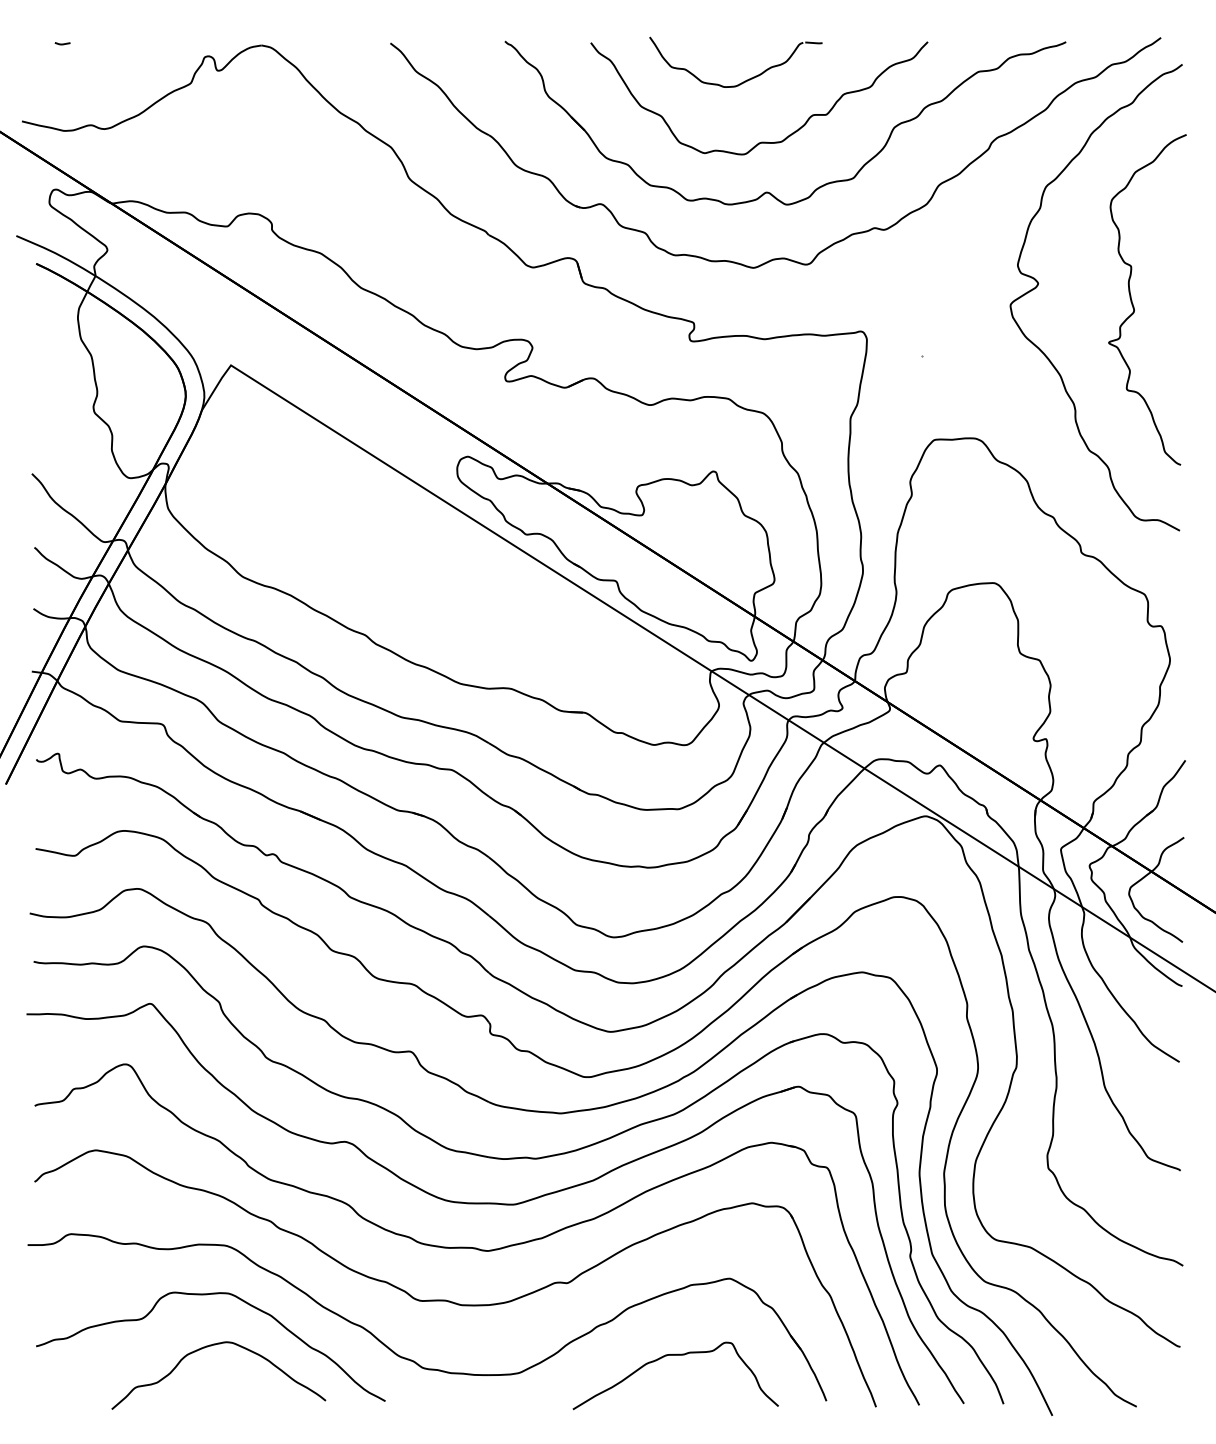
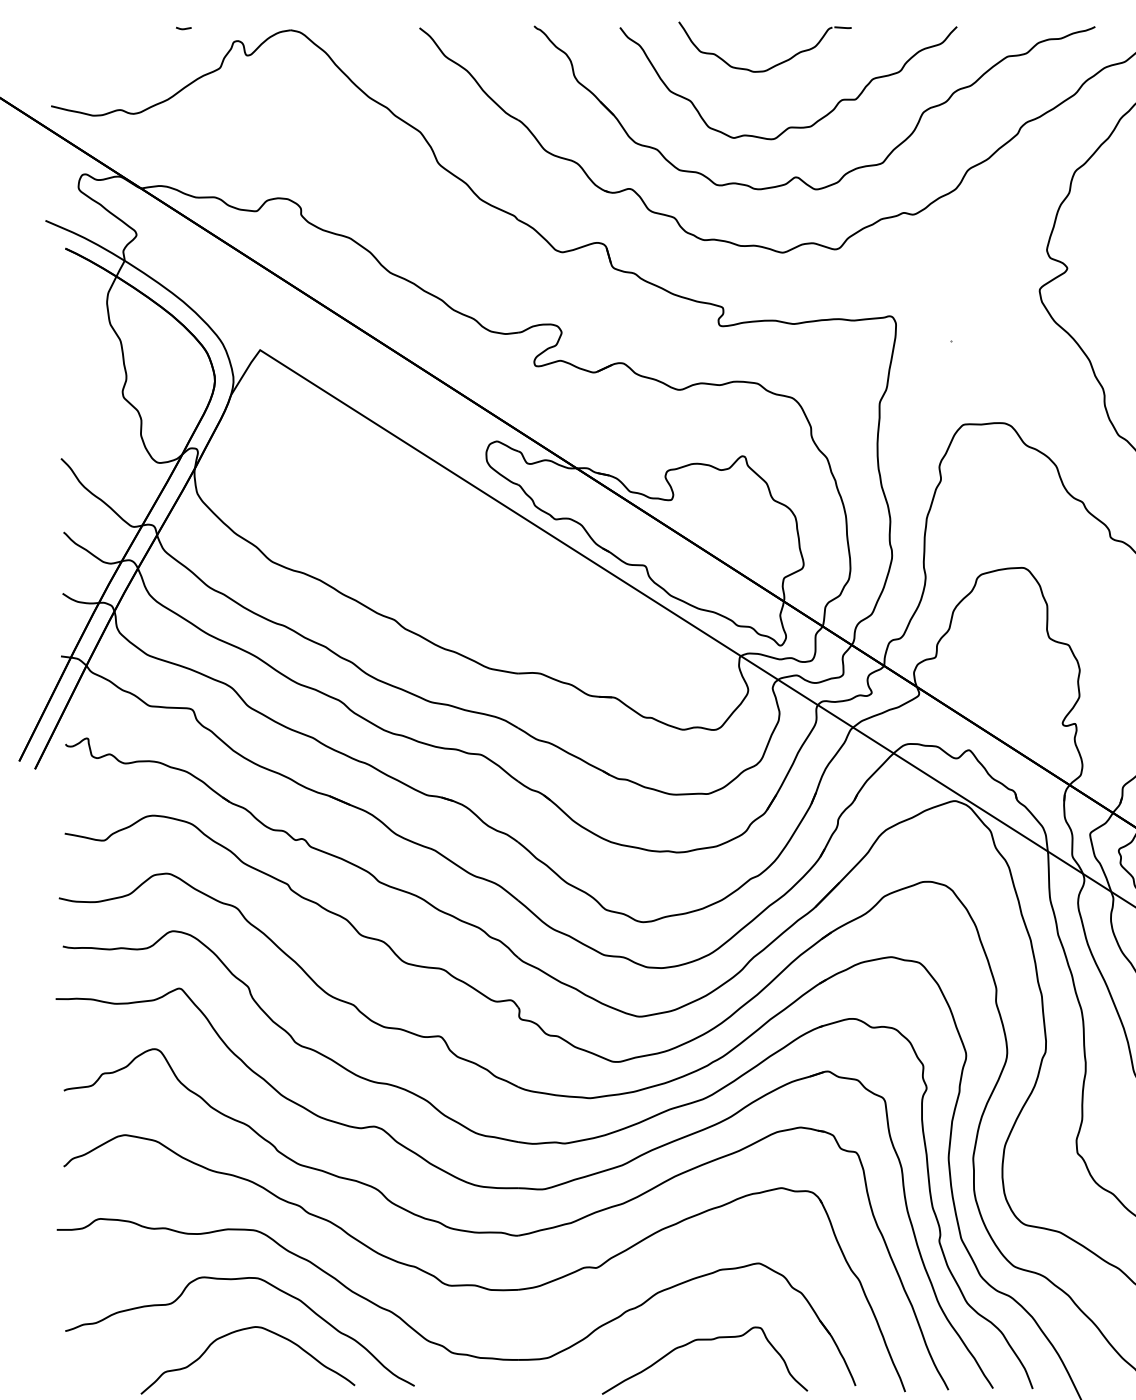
line: (62, 43) -> (183, 28), moved

